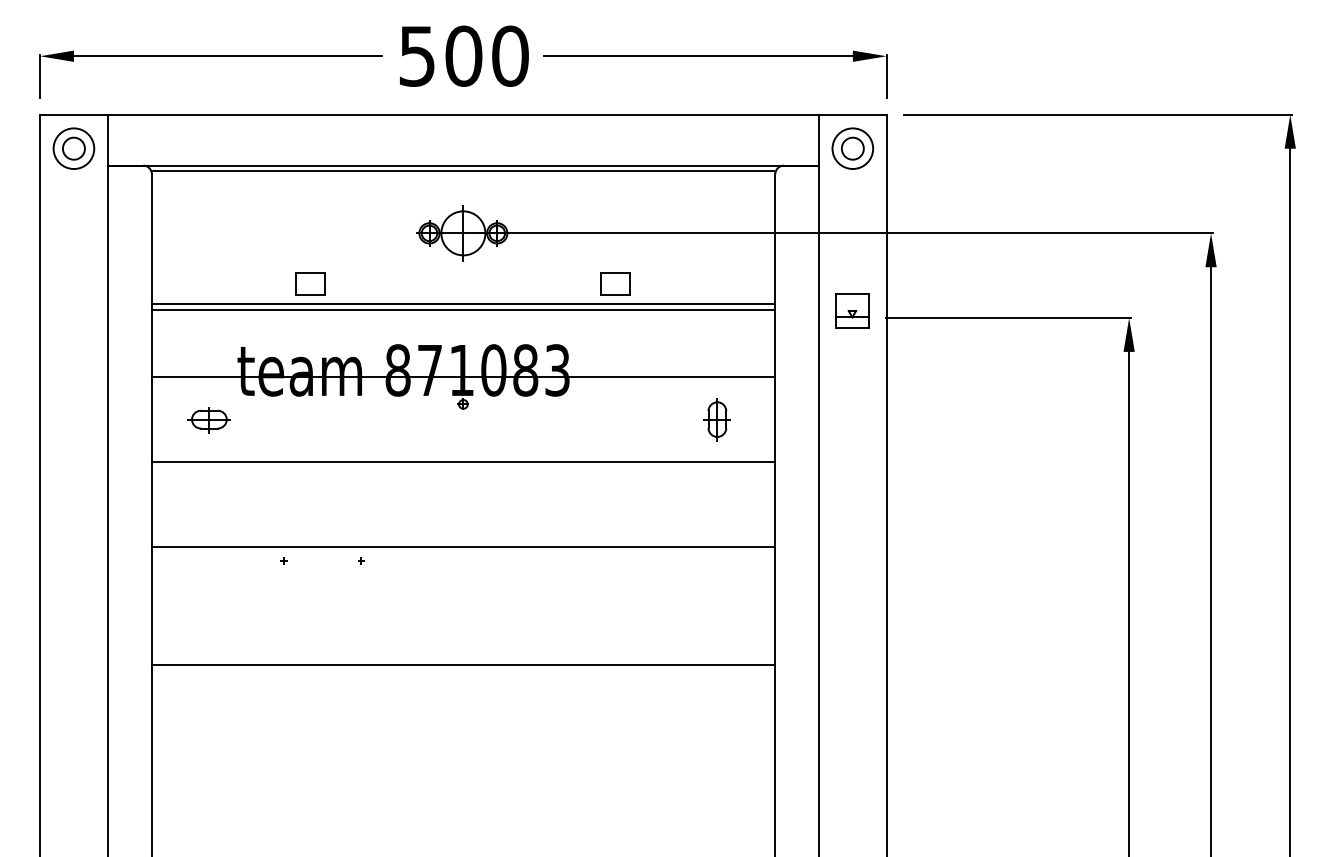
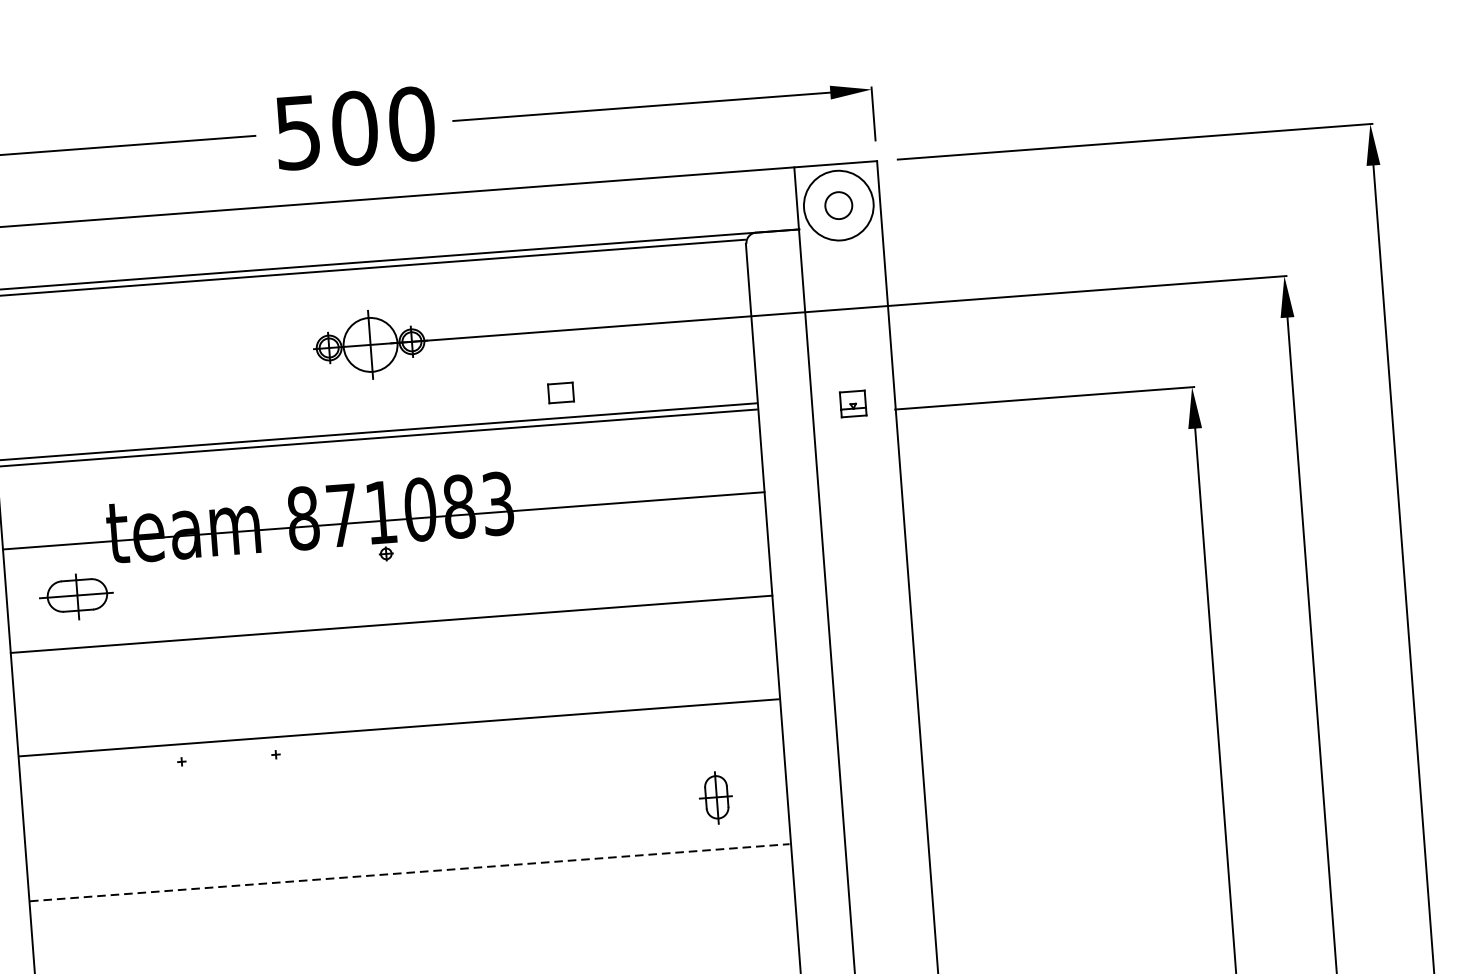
circle: (852, 148) -> (838, 205), size x1.4
part: (310, 283) -> (188, 420), removed
part: (615, 283) -> (561, 392), size x0.7
part: (852, 310) -> (853, 403), size x0.6
part: (716, 419) -> (715, 797), moved
part: (208, 420) -> (76, 597), size x1.4
line: (462, 665) -> (409, 873), solid -> dashed

